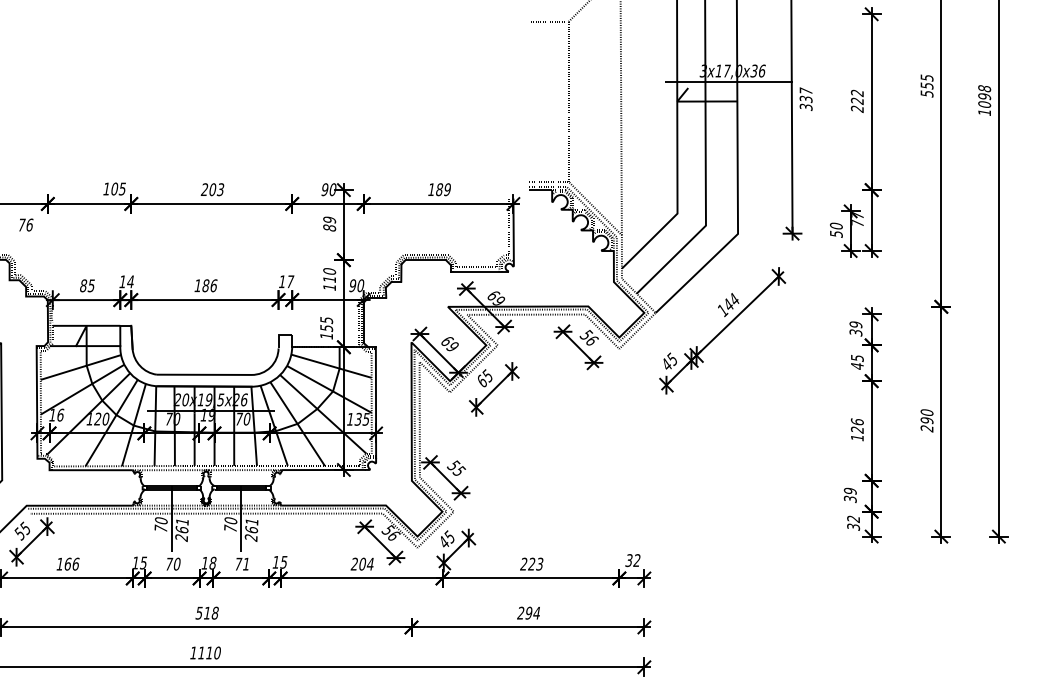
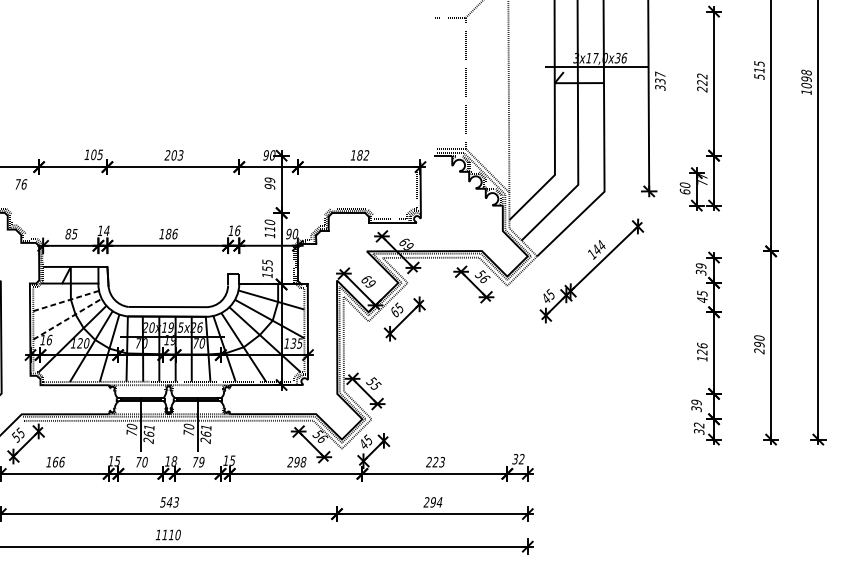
text: (926, 85) -> (758, 70), 555 -> 515
text: (446, 189) -> (365, 155), 189 -> 182
text: (329, 227) -> (269, 186), 89 -> 99
text: (835, 233) -> (684, 191), 50 -> 60
text: (290, 281) -> (237, 230), 17 -> 16
line: (80, 367) -> (65, 301), solid -> dashed
line: (82, 389) -> (67, 319), solid -> dashed
text: (246, 563) -> (201, 461), 71 -> 79
text: (366, 563) -> (300, 461), 204 -> 298
text: (210, 612) -> (172, 501), 518 -> 543

